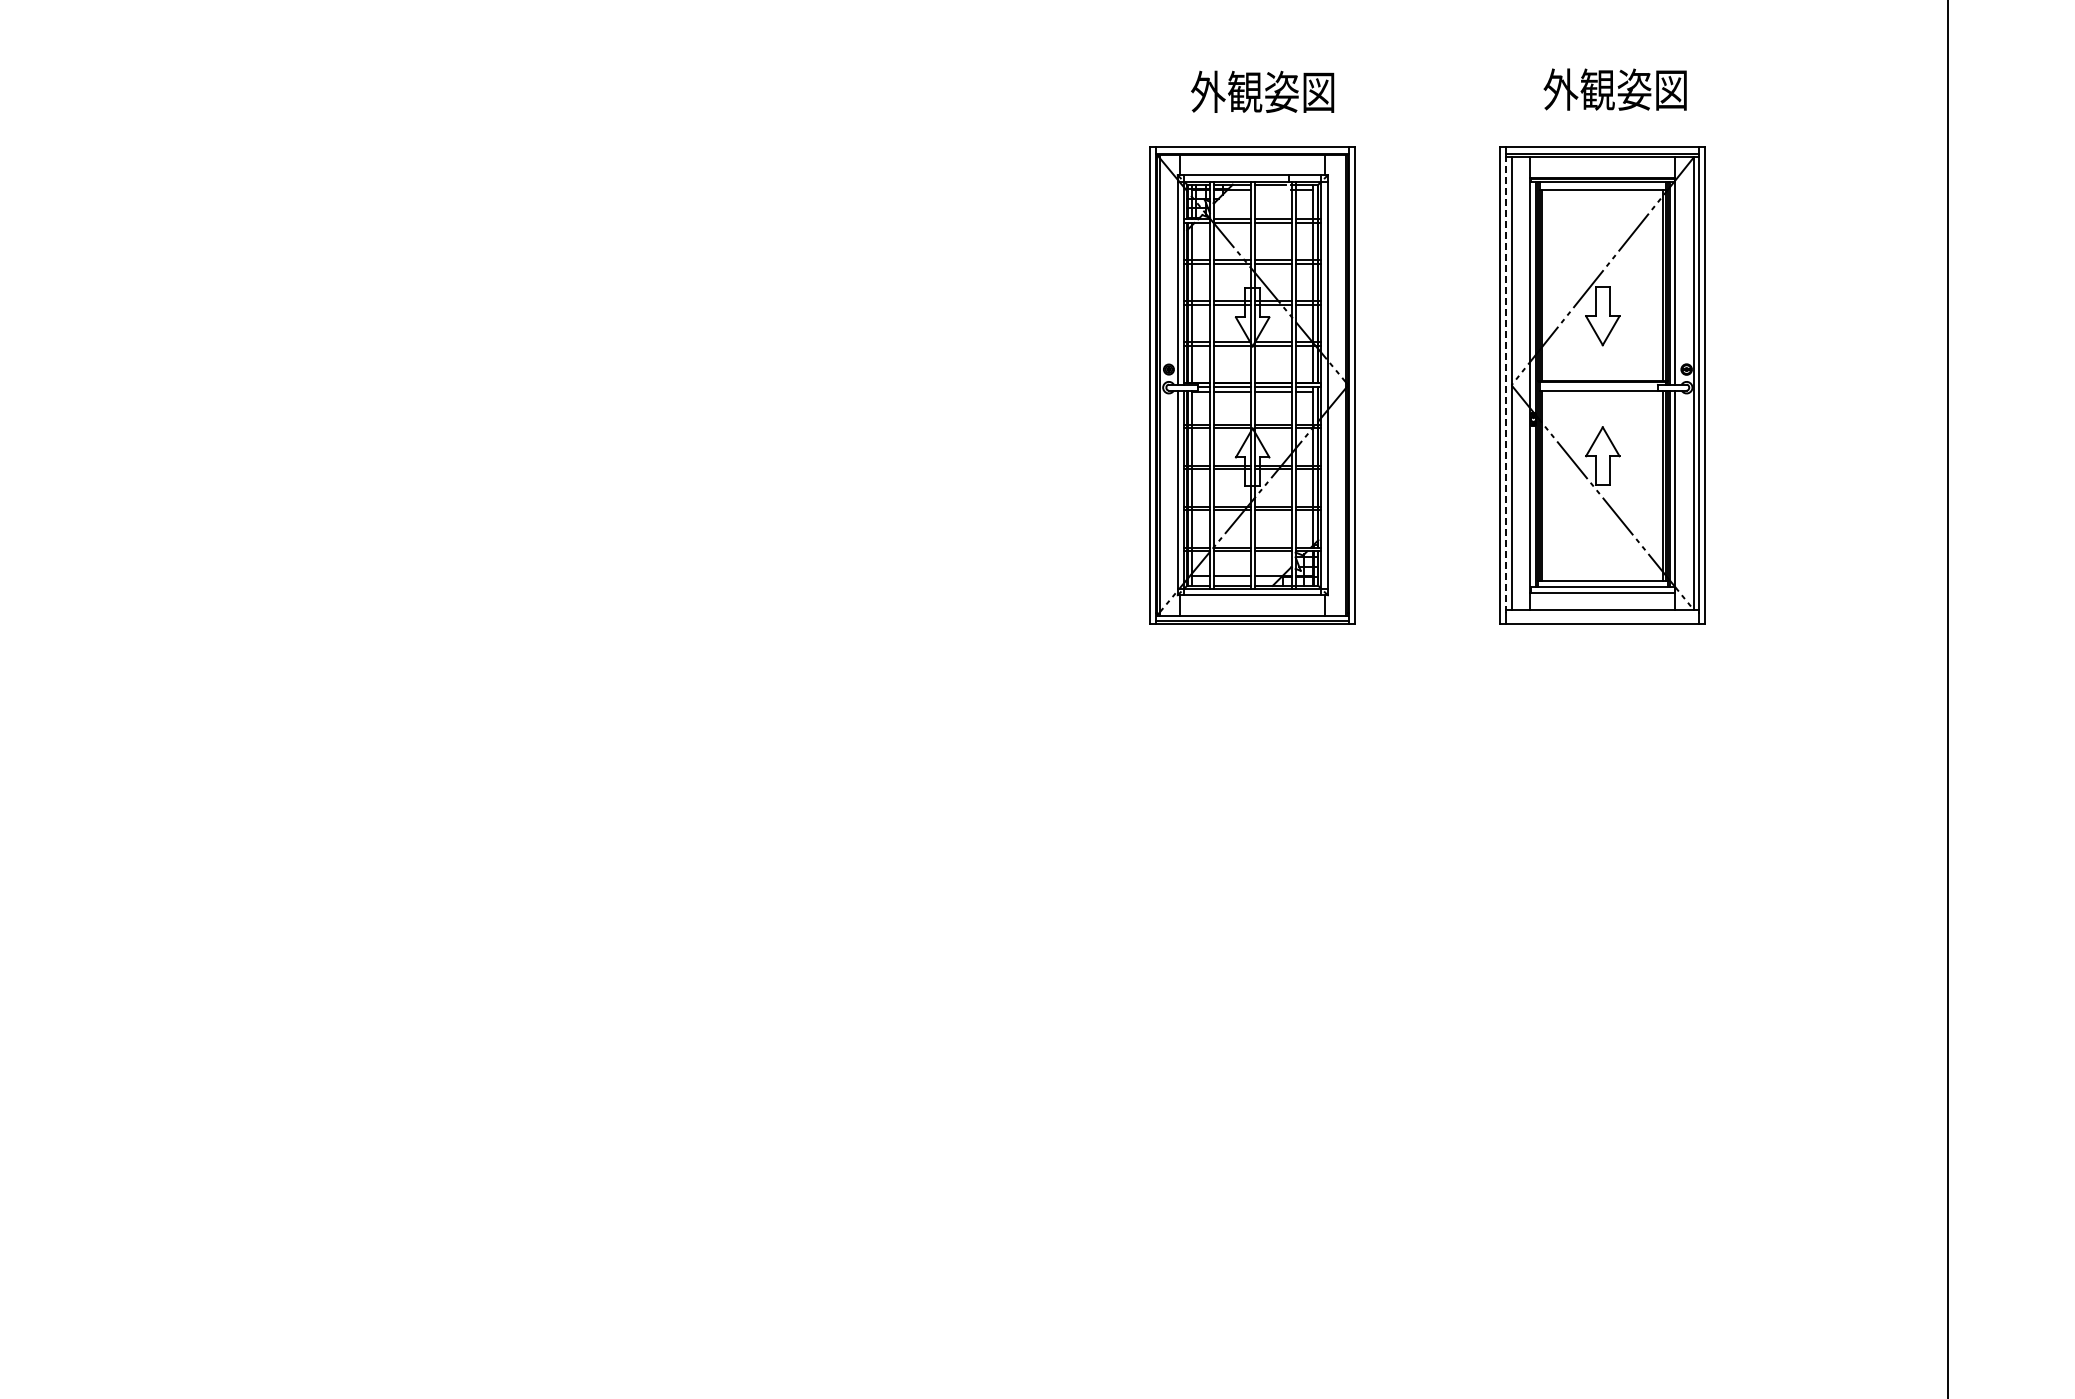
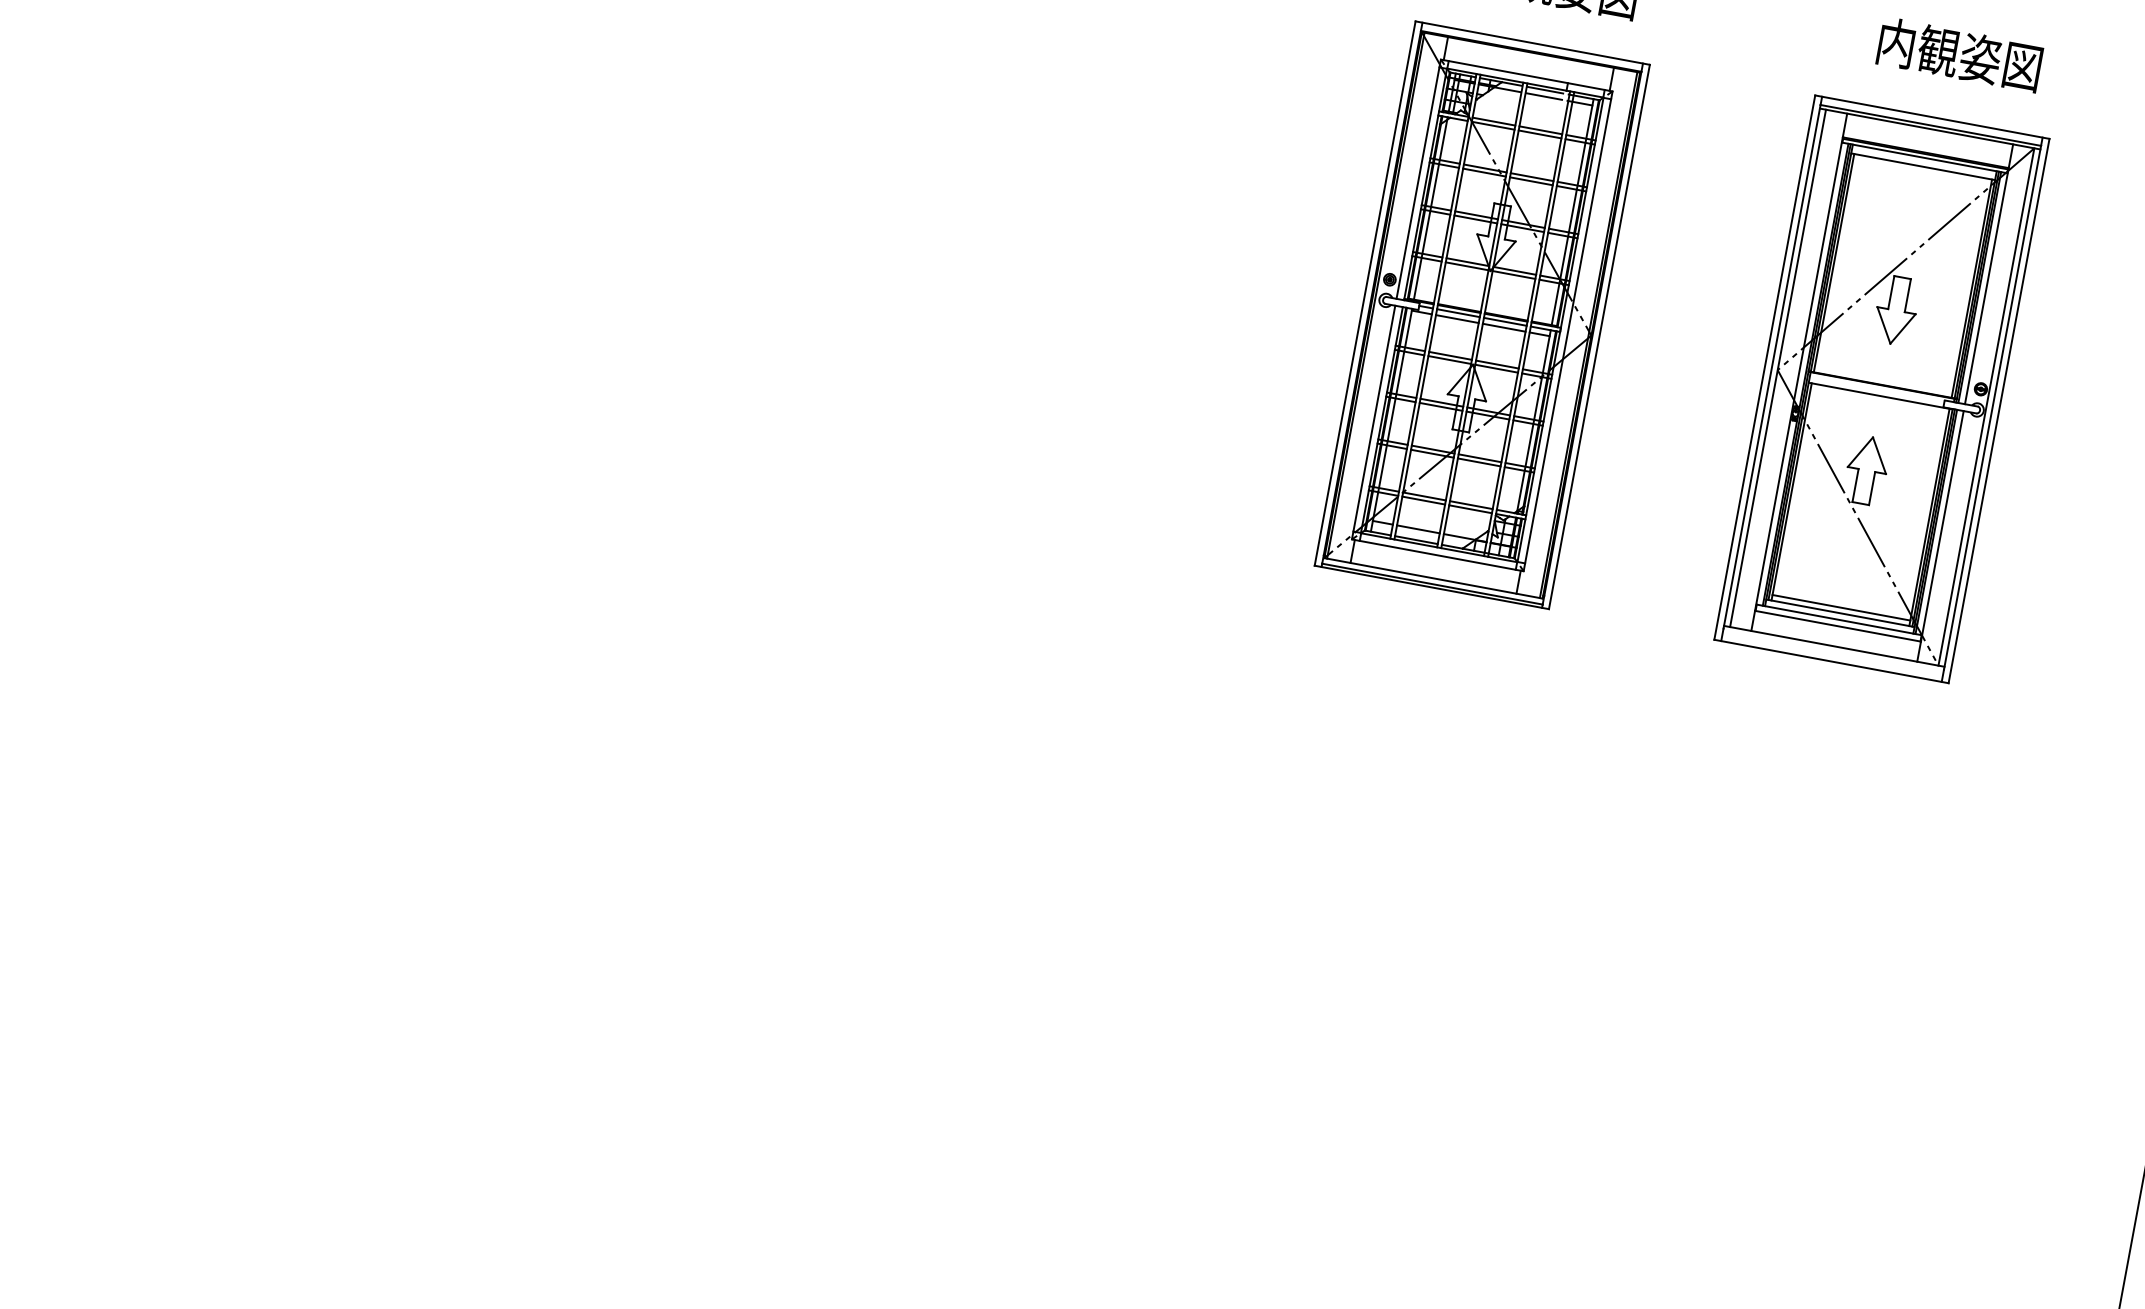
text: (1560, 89) -> (1896, 42), 外観姿図 -> 内観姿図
line: (1270, 190) -> (1543, 96), added
line: (1506, 382) -> (1772, 365), dashed -> solid
line: (1602, 576) -> (1841, 607), added

